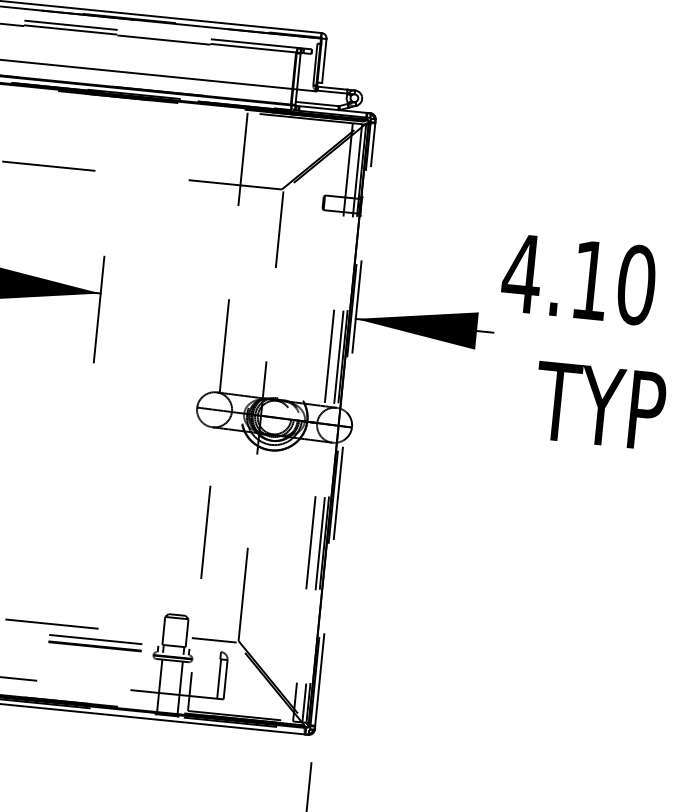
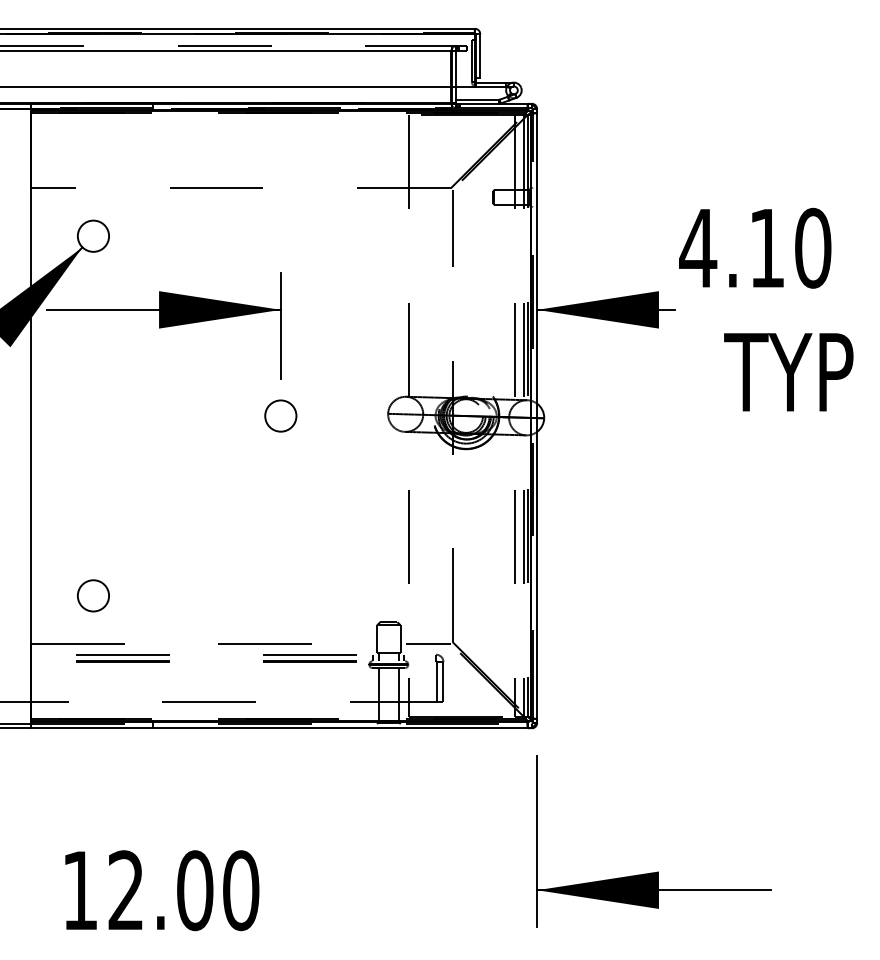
circle: (89, 398) -> (280, 415), added
line: (345, 424) -> (537, 415), dashed -> solid

